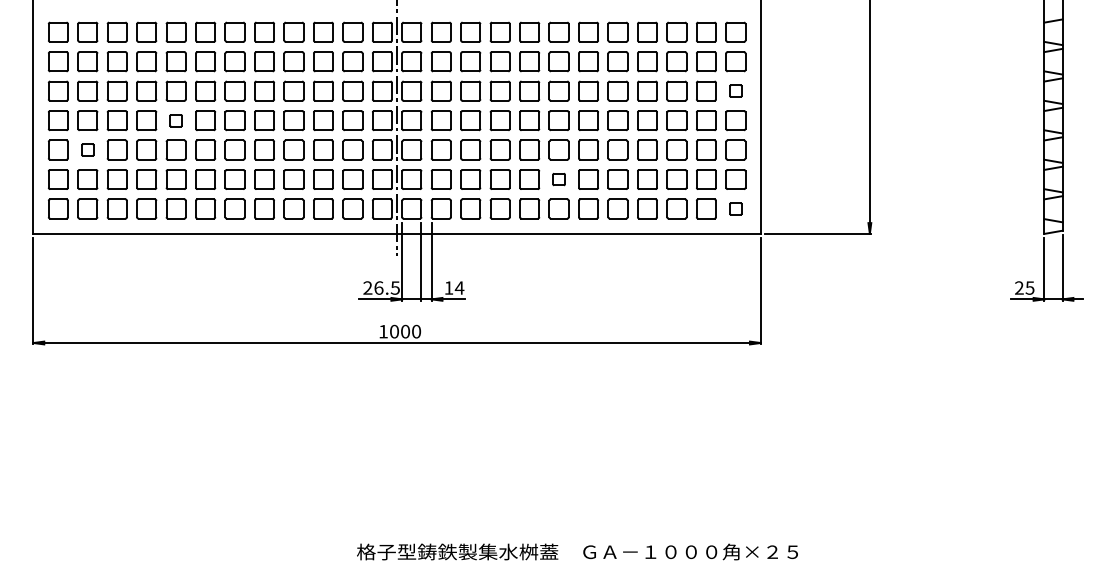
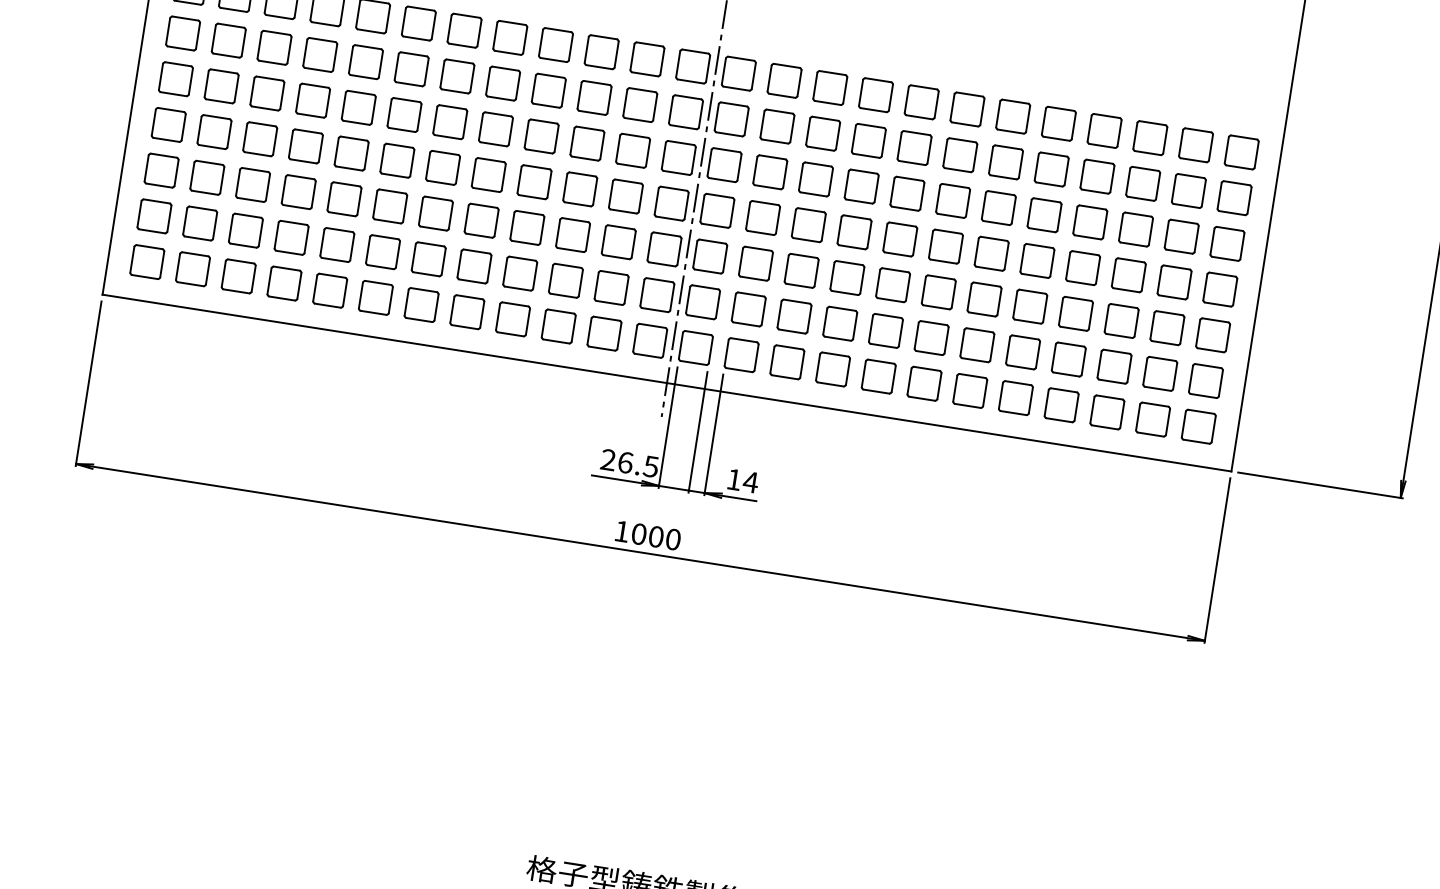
part: (735, 90) -> (1227, 242), size x1.67
part: (175, 120) -> (350, 153), size x1.67
part: (87, 149) -> (206, 176), size x1.67
part: (558, 179) -> (930, 337), size x1.67
part: (735, 208) -> (1198, 425), size x1.67

